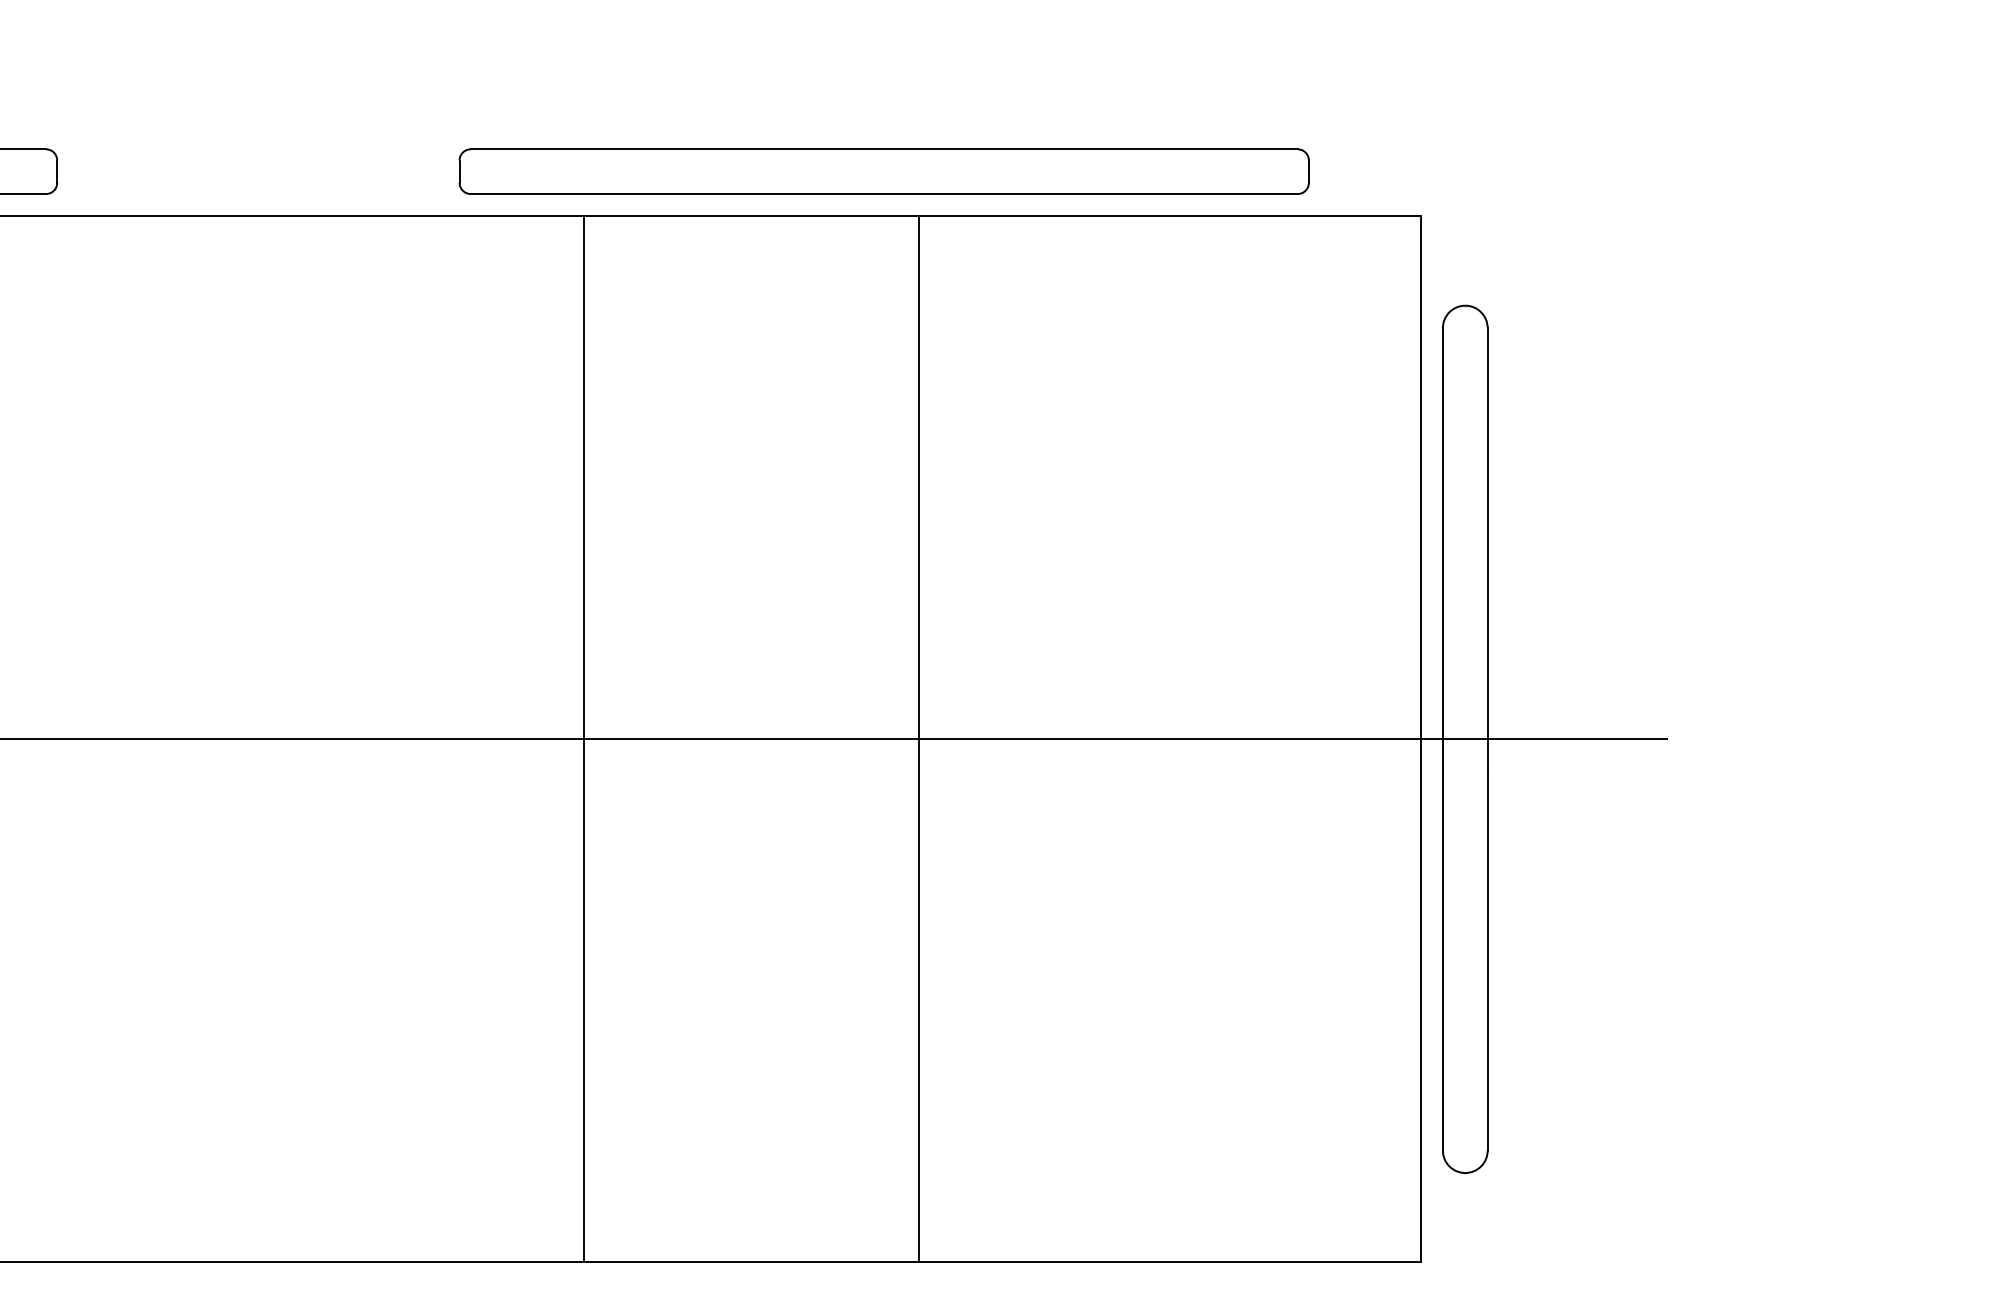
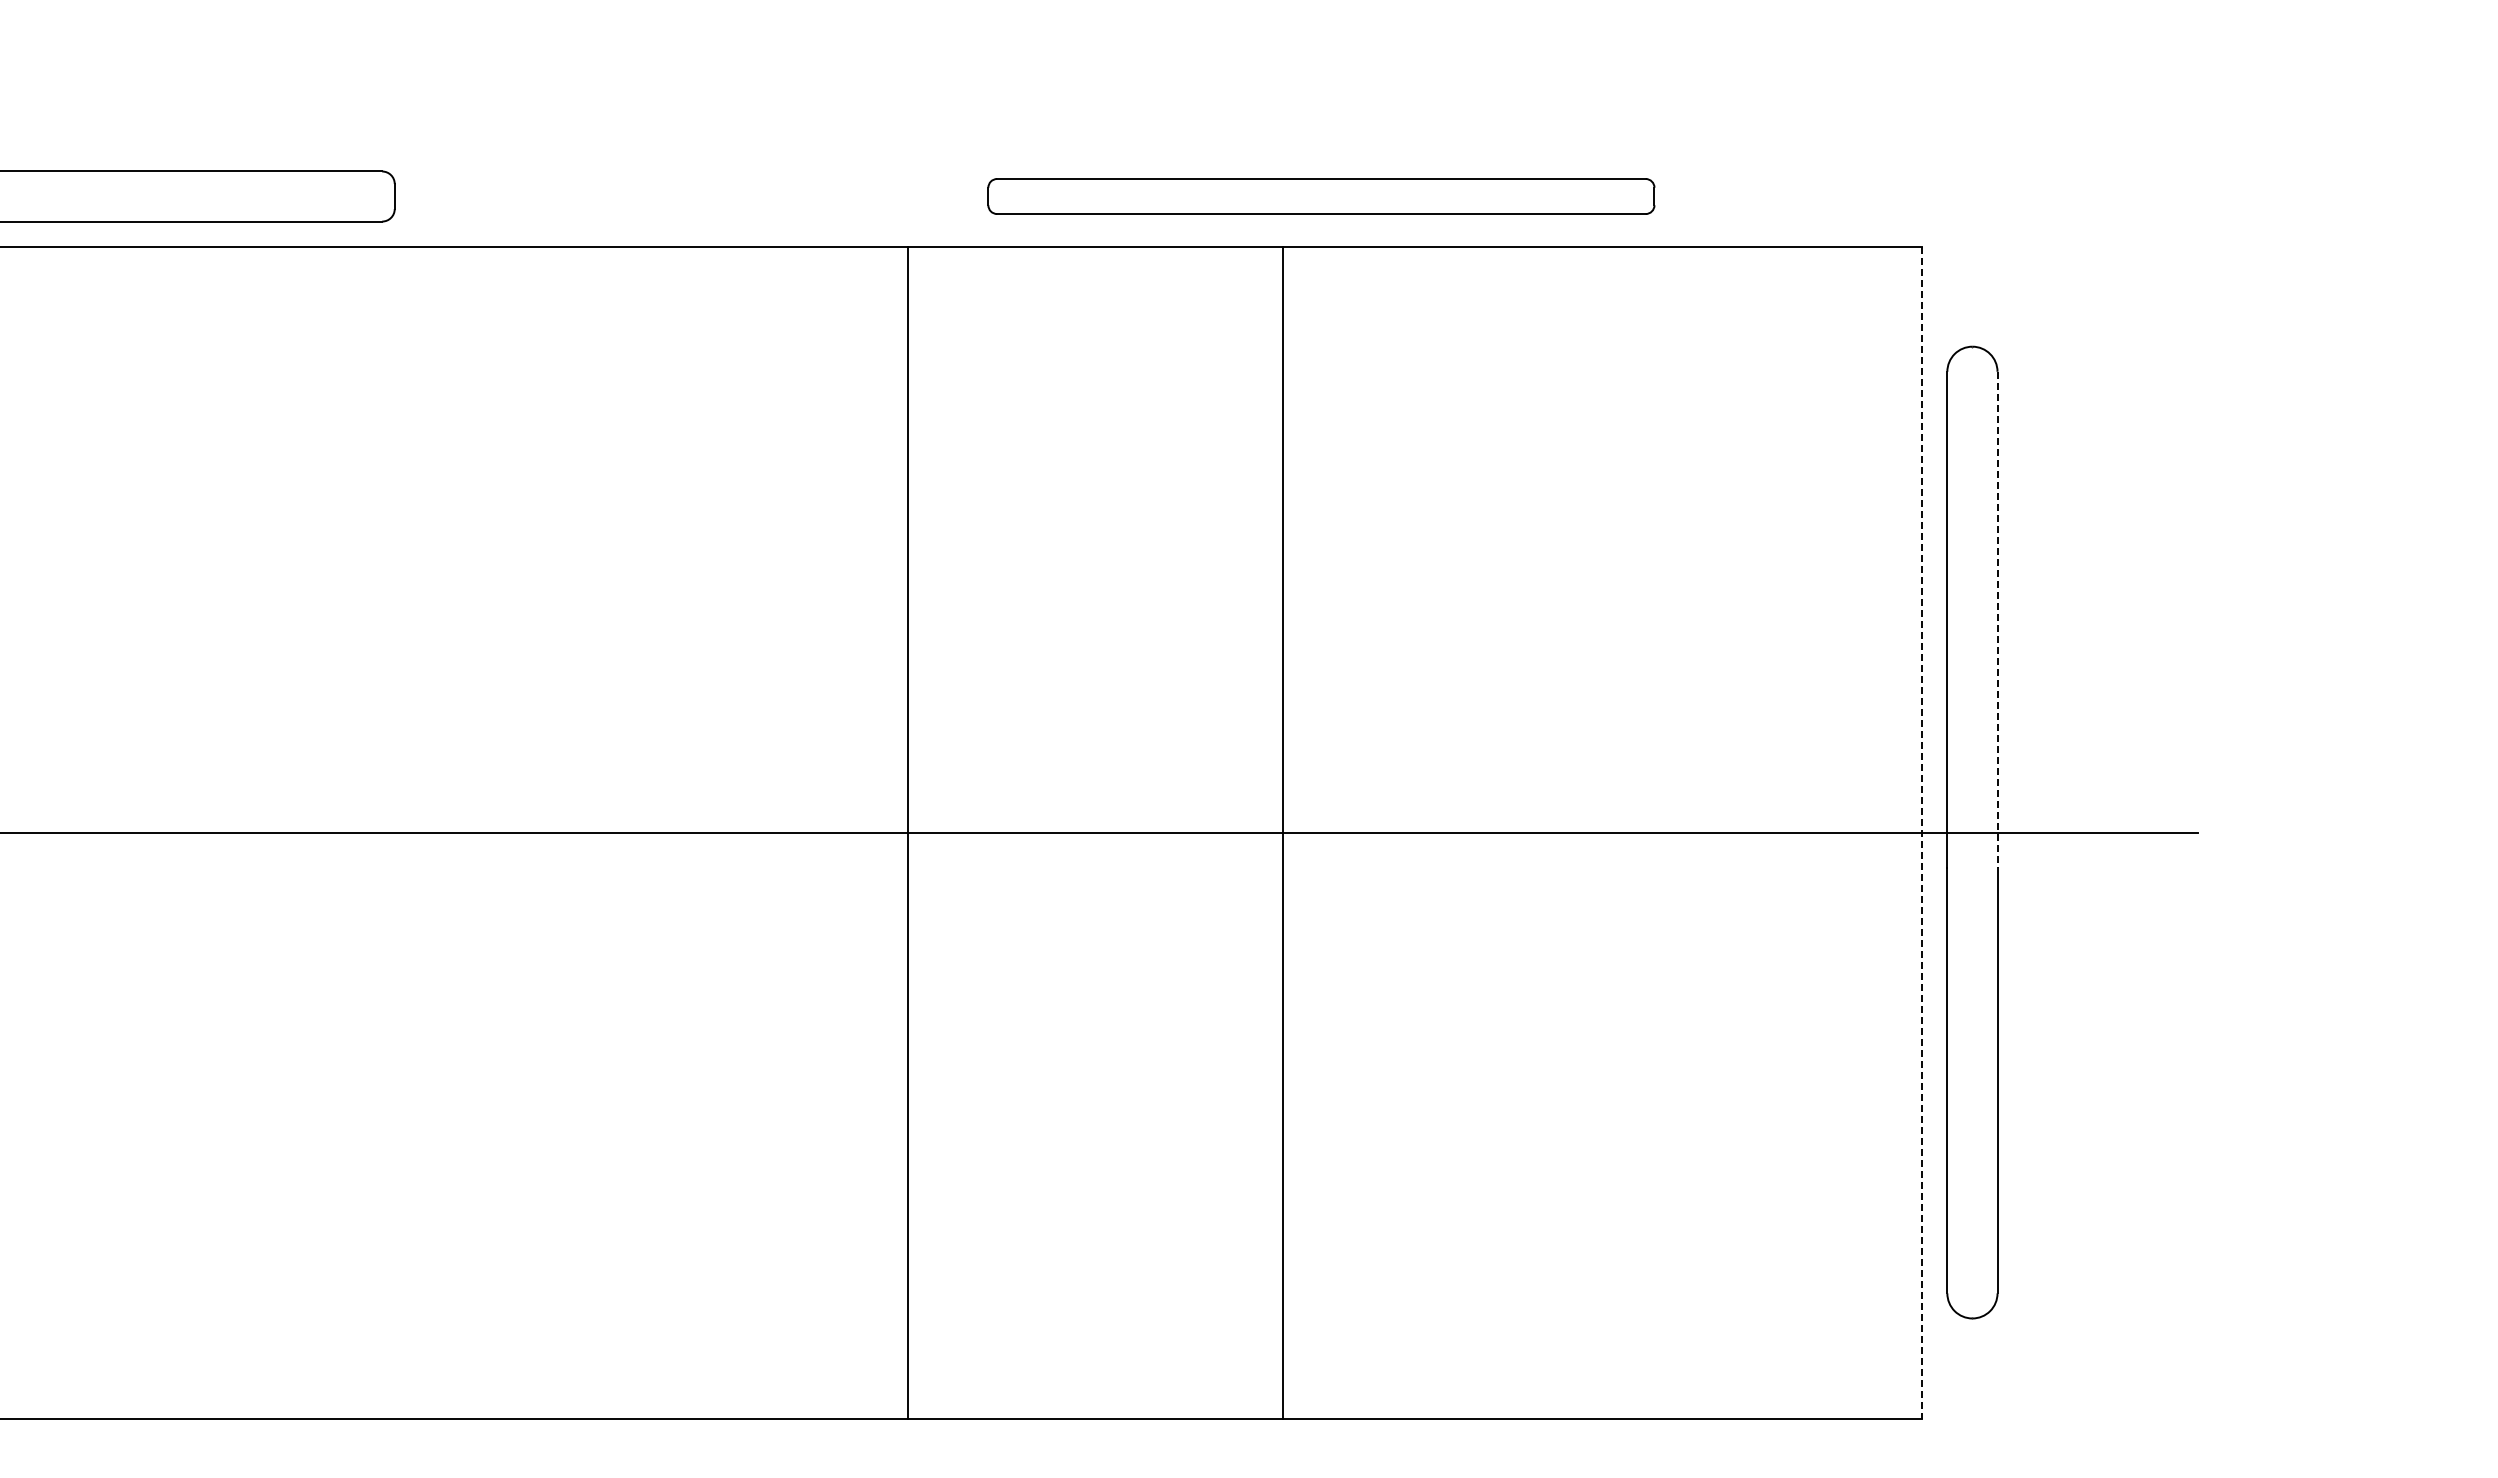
part: (884, 171) -> (1321, 196), size x0.7
line: (1487, 549) -> (1997, 619), solid -> dashed
line: (584, 739) -> (908, 832), moved
line: (919, 739) -> (1282, 832), moved
line: (1420, 739) -> (1922, 832), solid -> dashed

